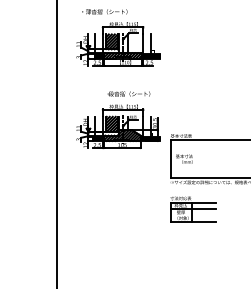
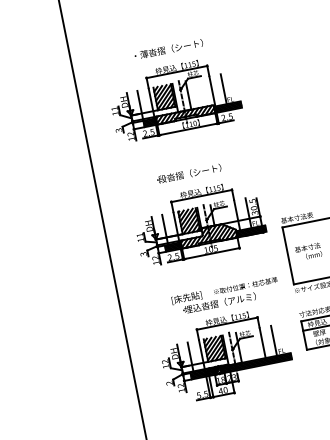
text: (104, 11) -> (168, 48), moved
text: (128, 93) -> (188, 173), moved
part: (118, 205) -> (223, 341), added

